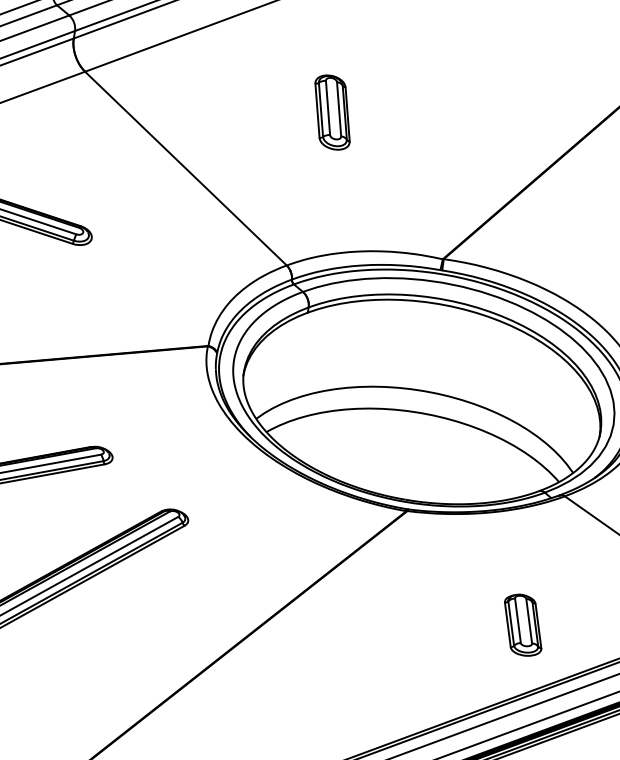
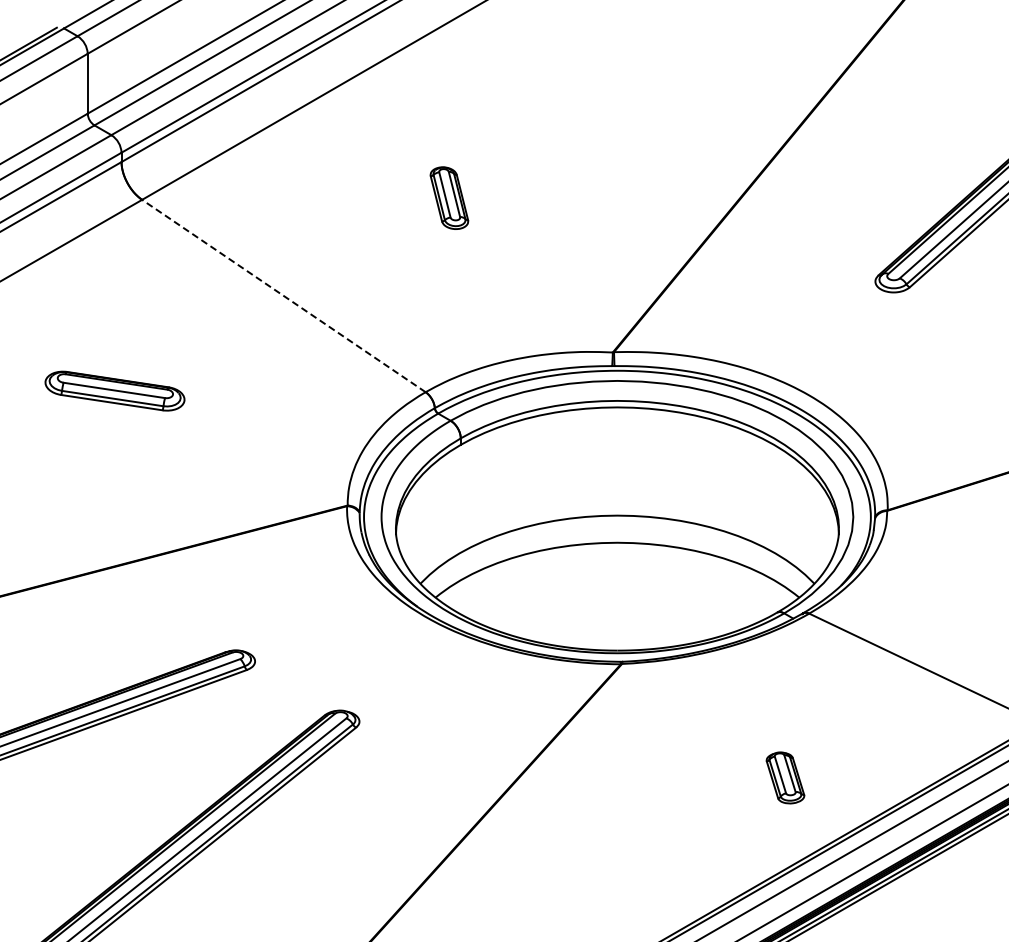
part: (332, 112) -> (449, 198), size x0.7
line: (185, 168) -> (283, 295), solid -> dashed
part: (523, 624) -> (785, 777), size x0.7

